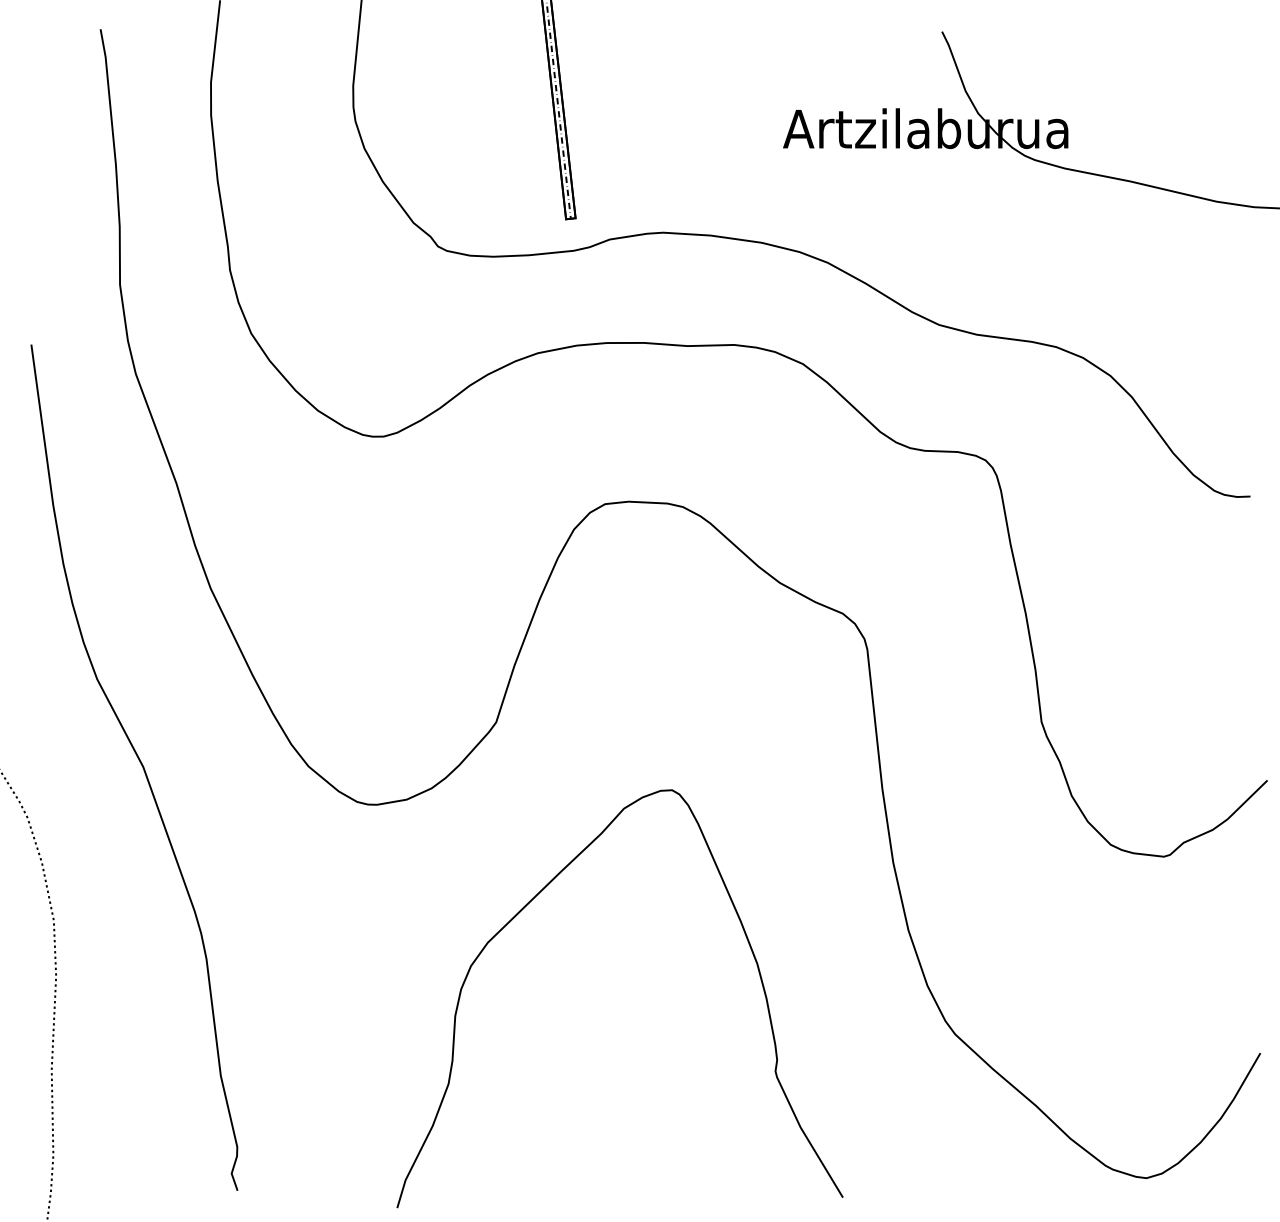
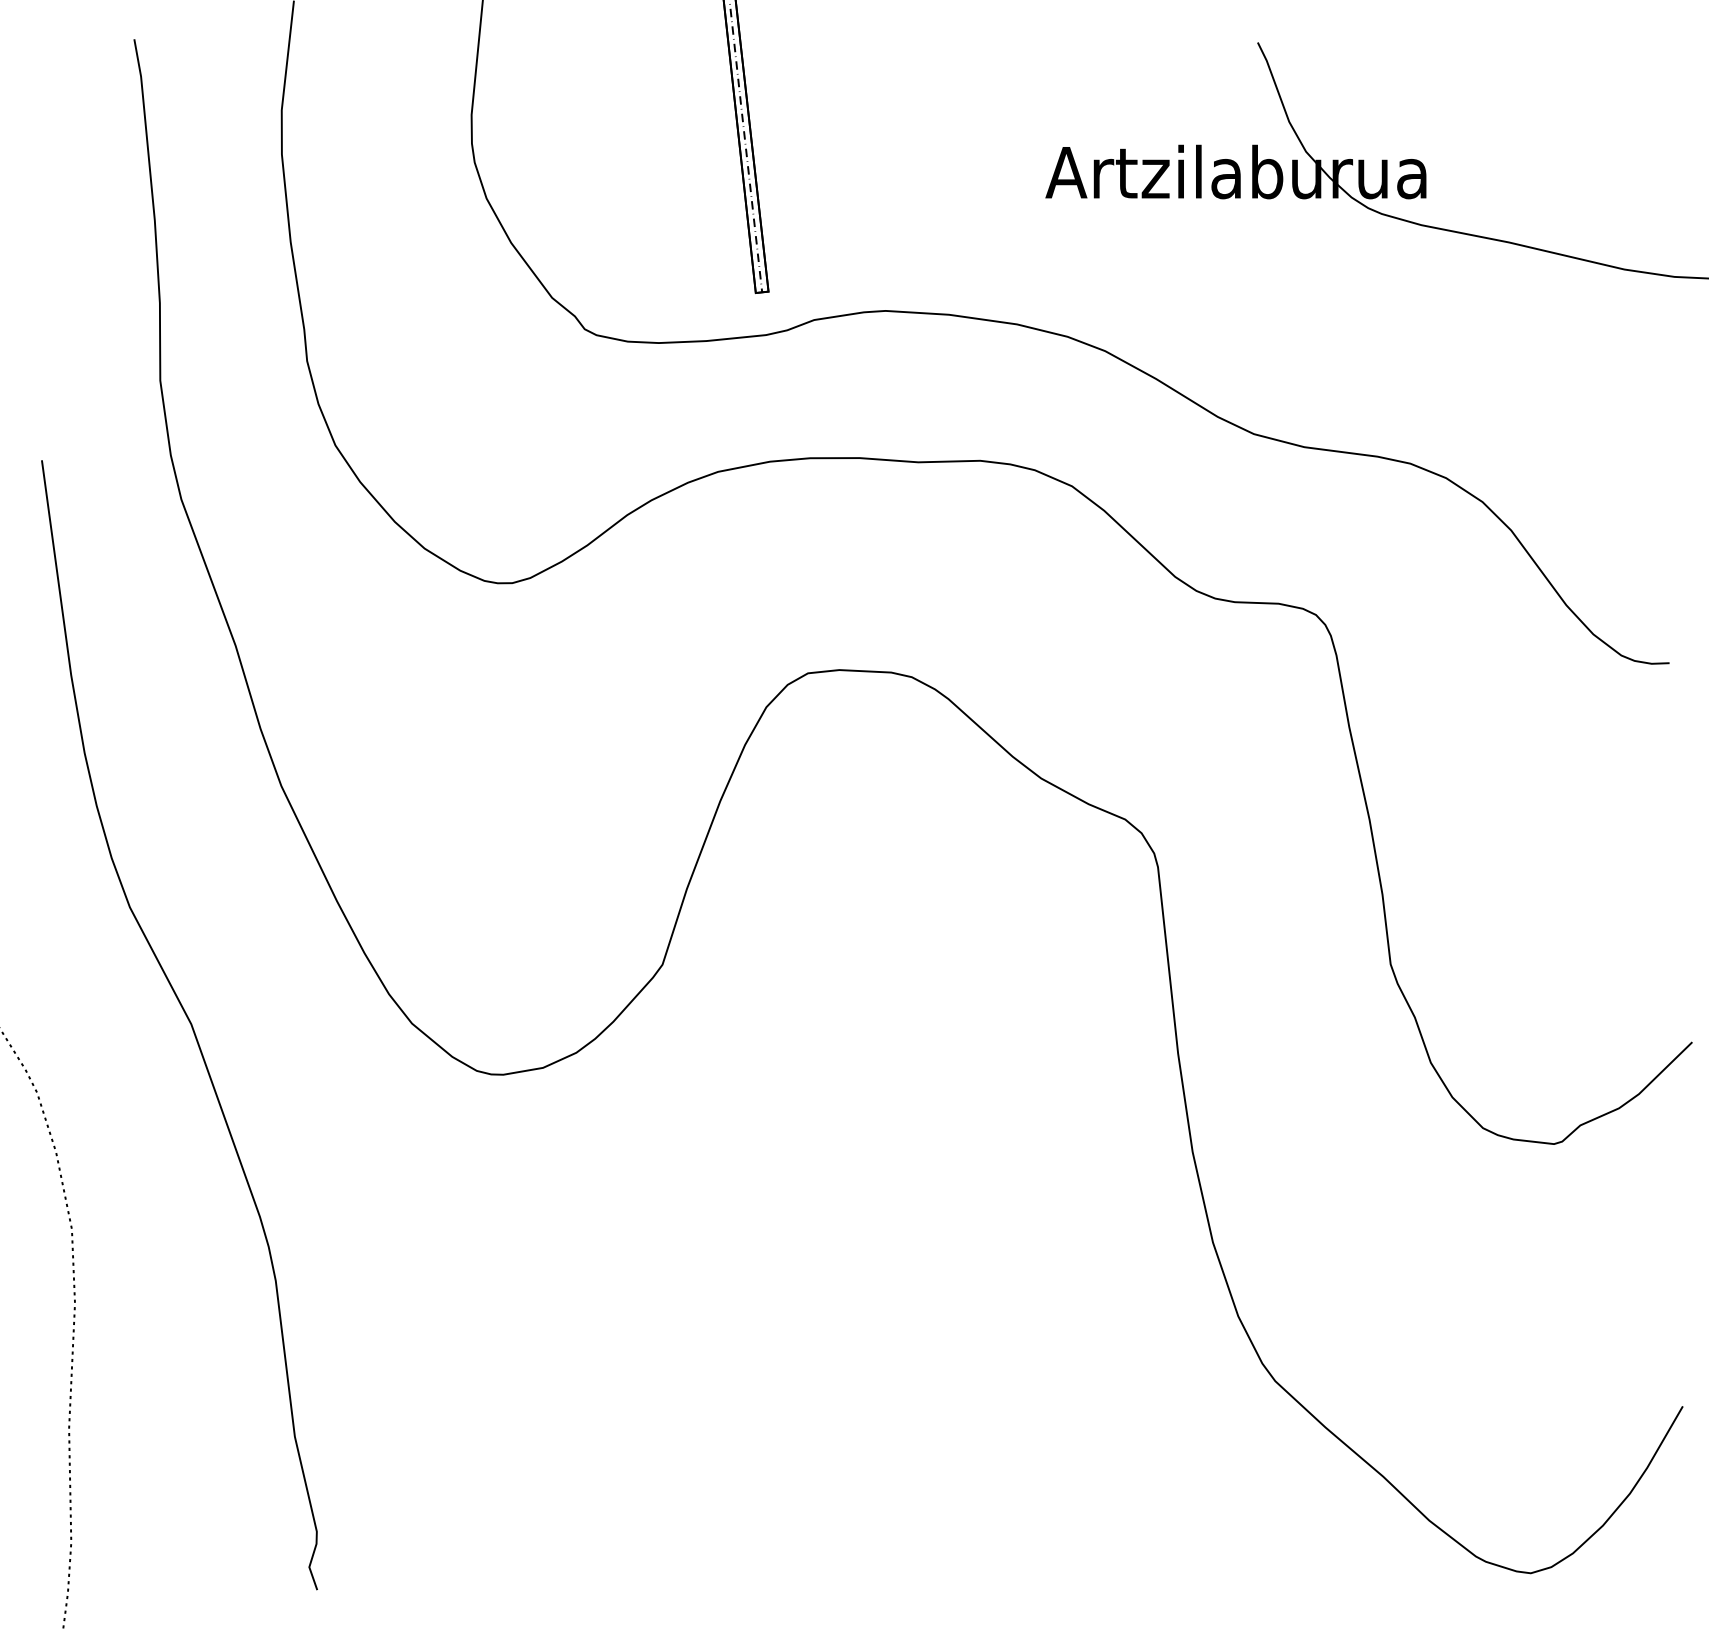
curve: (526, 905) -> (703, 1209), removed

